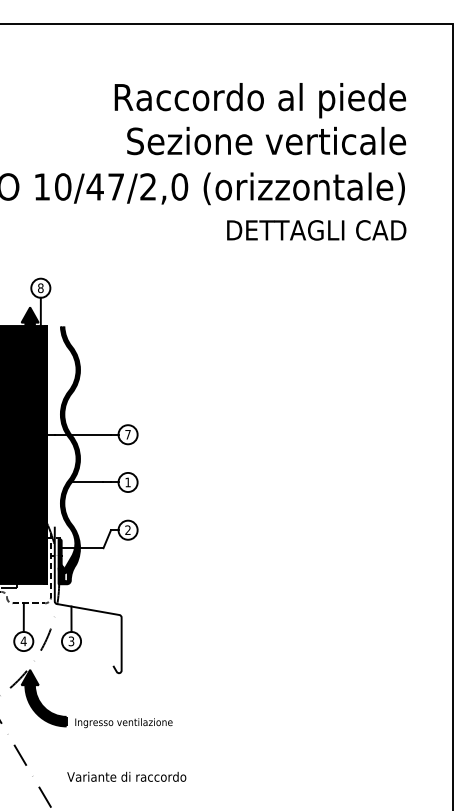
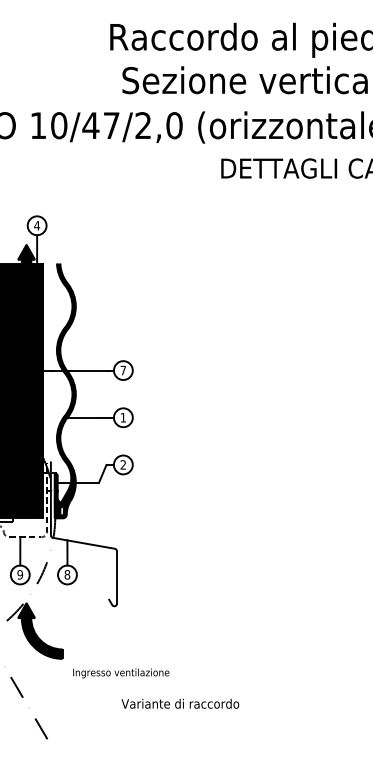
text: (40, 288) -> (36, 226), 8 -> 4
text: (23, 641) -> (20, 574), 4 -> 9
text: (71, 641) -> (67, 574), 3 -> 8
text: (123, 723) -> (120, 673), moved
text: (126, 776) -> (180, 703), moved

